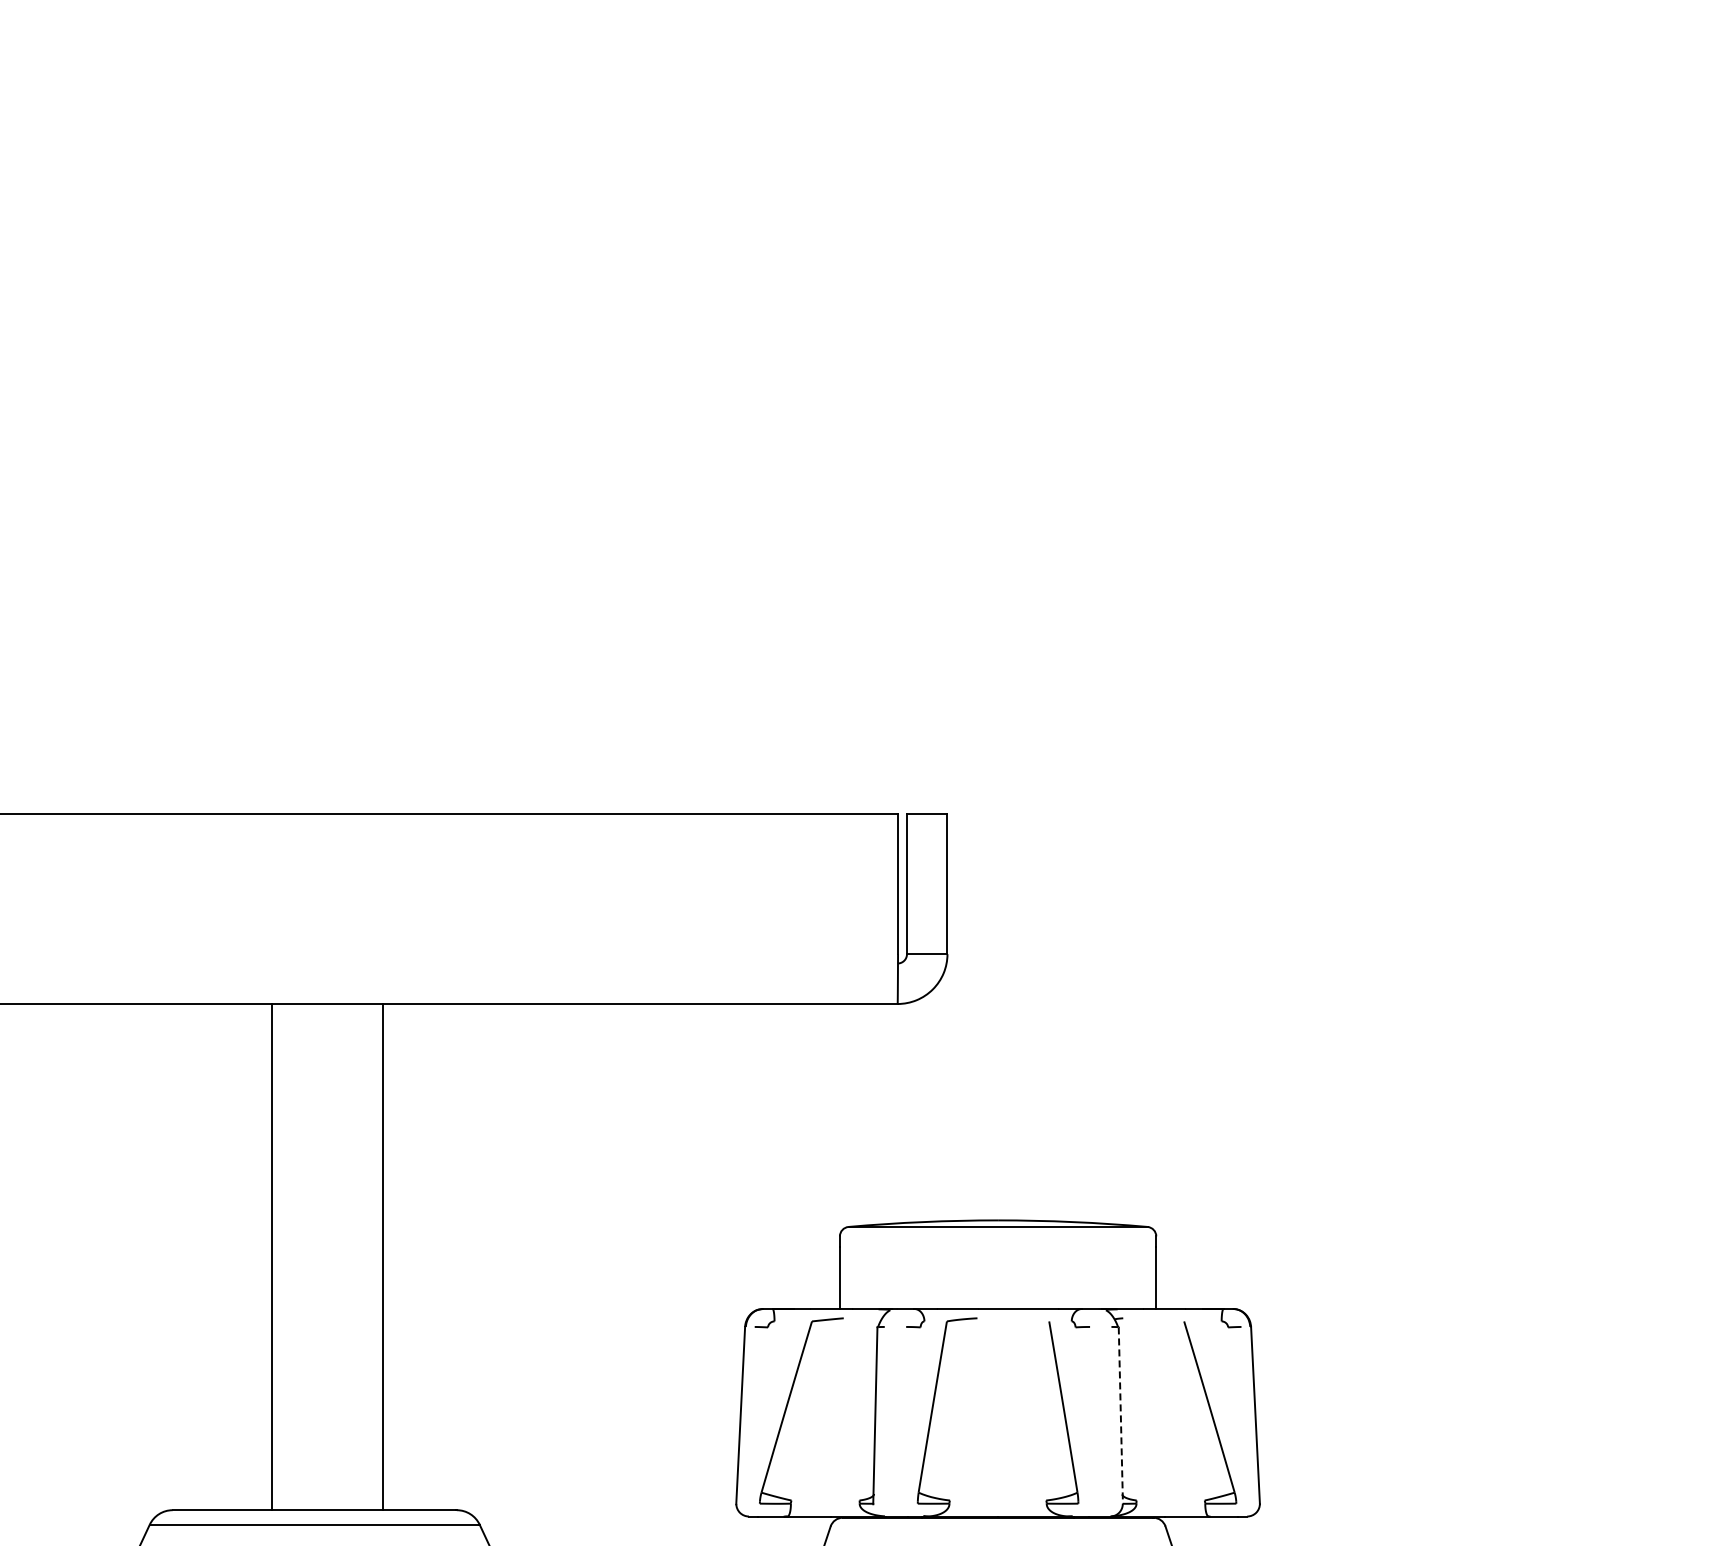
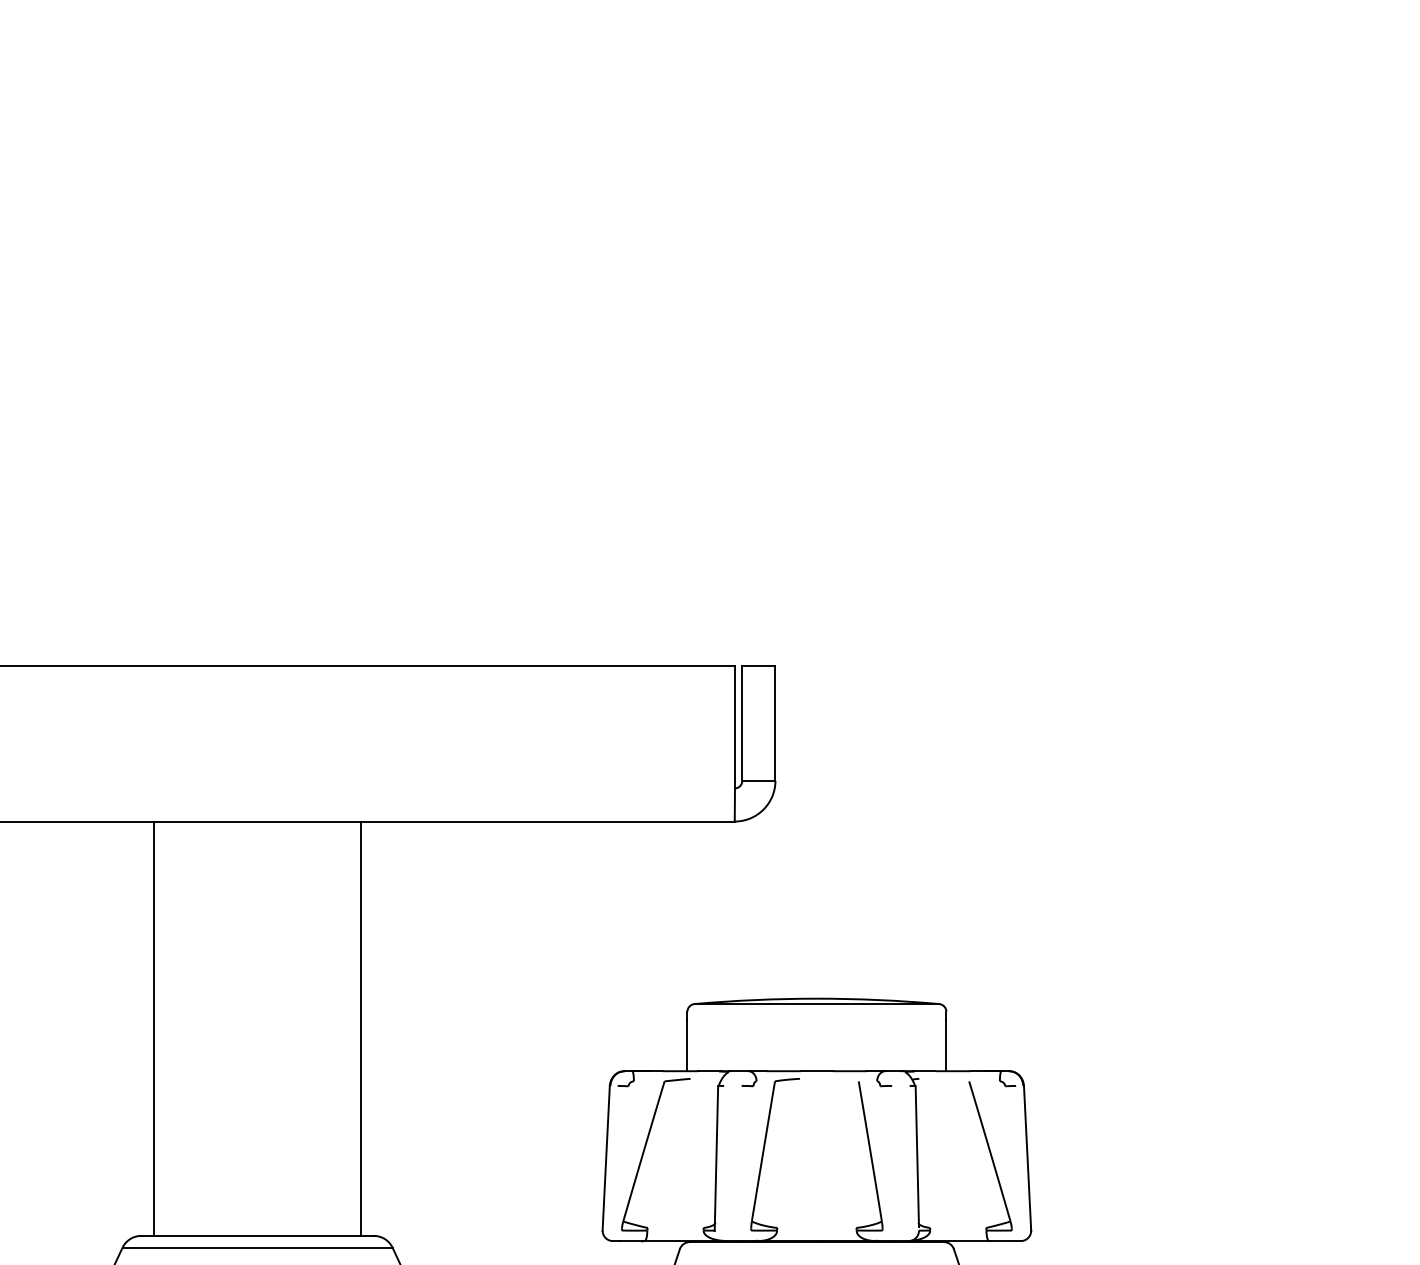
line: (272, 1257) -> (154, 1029), moved
line: (383, 1257) -> (361, 1029), moved
line: (1120, 1412) -> (917, 1155), dashed -> solid

